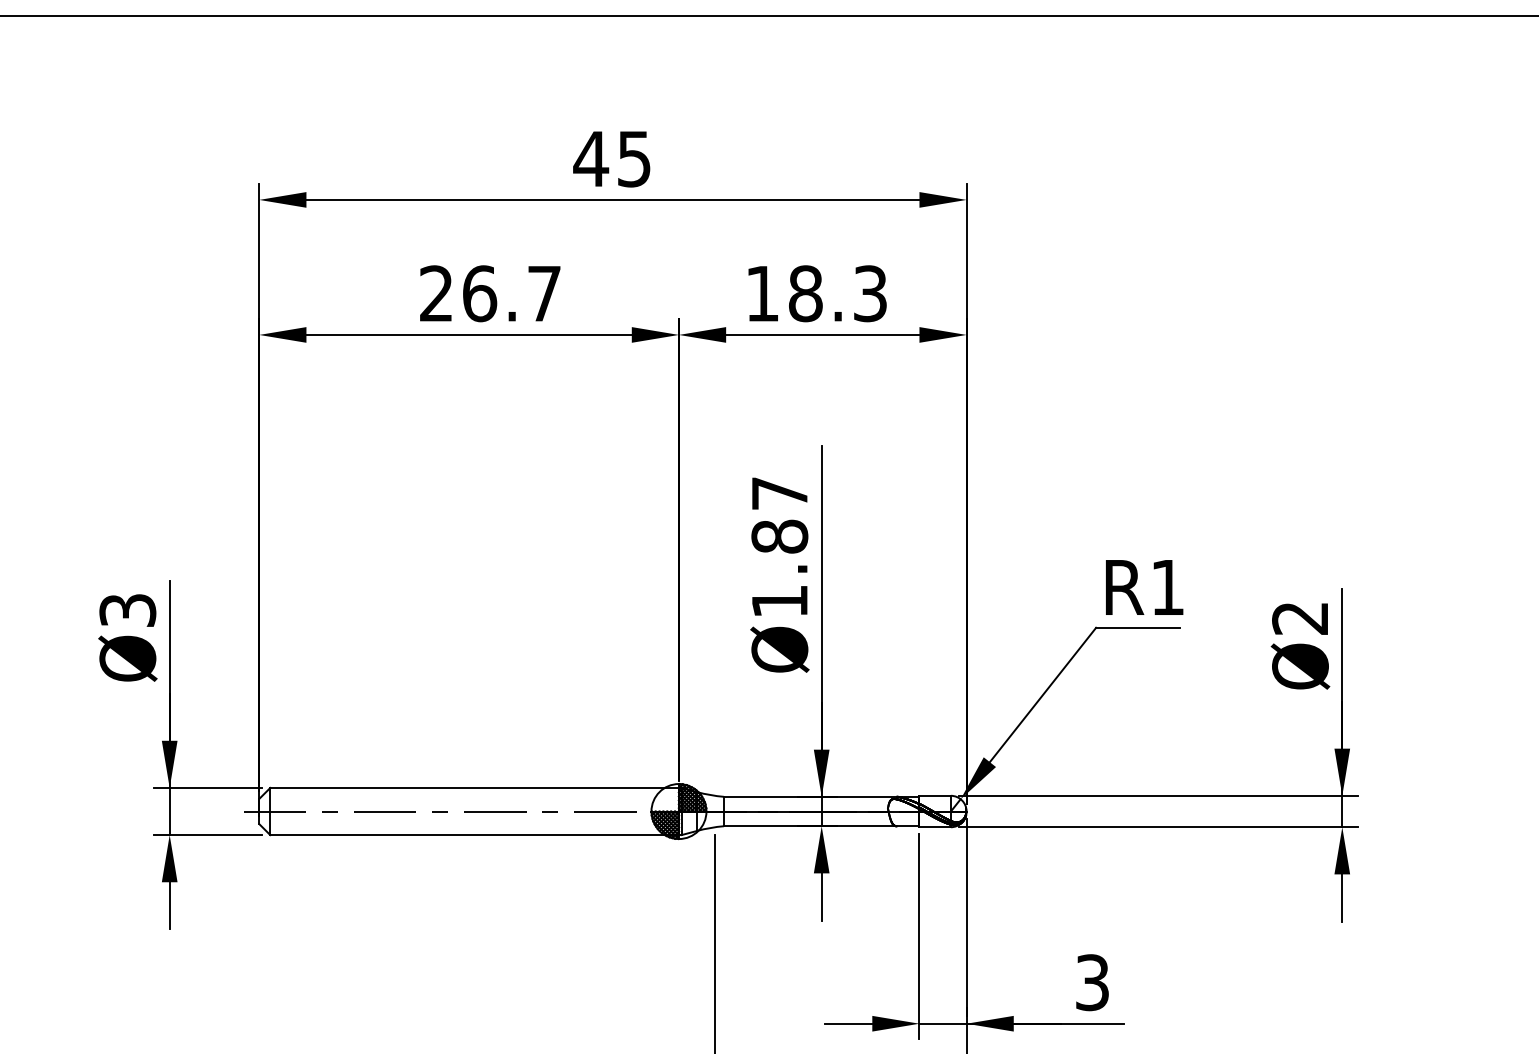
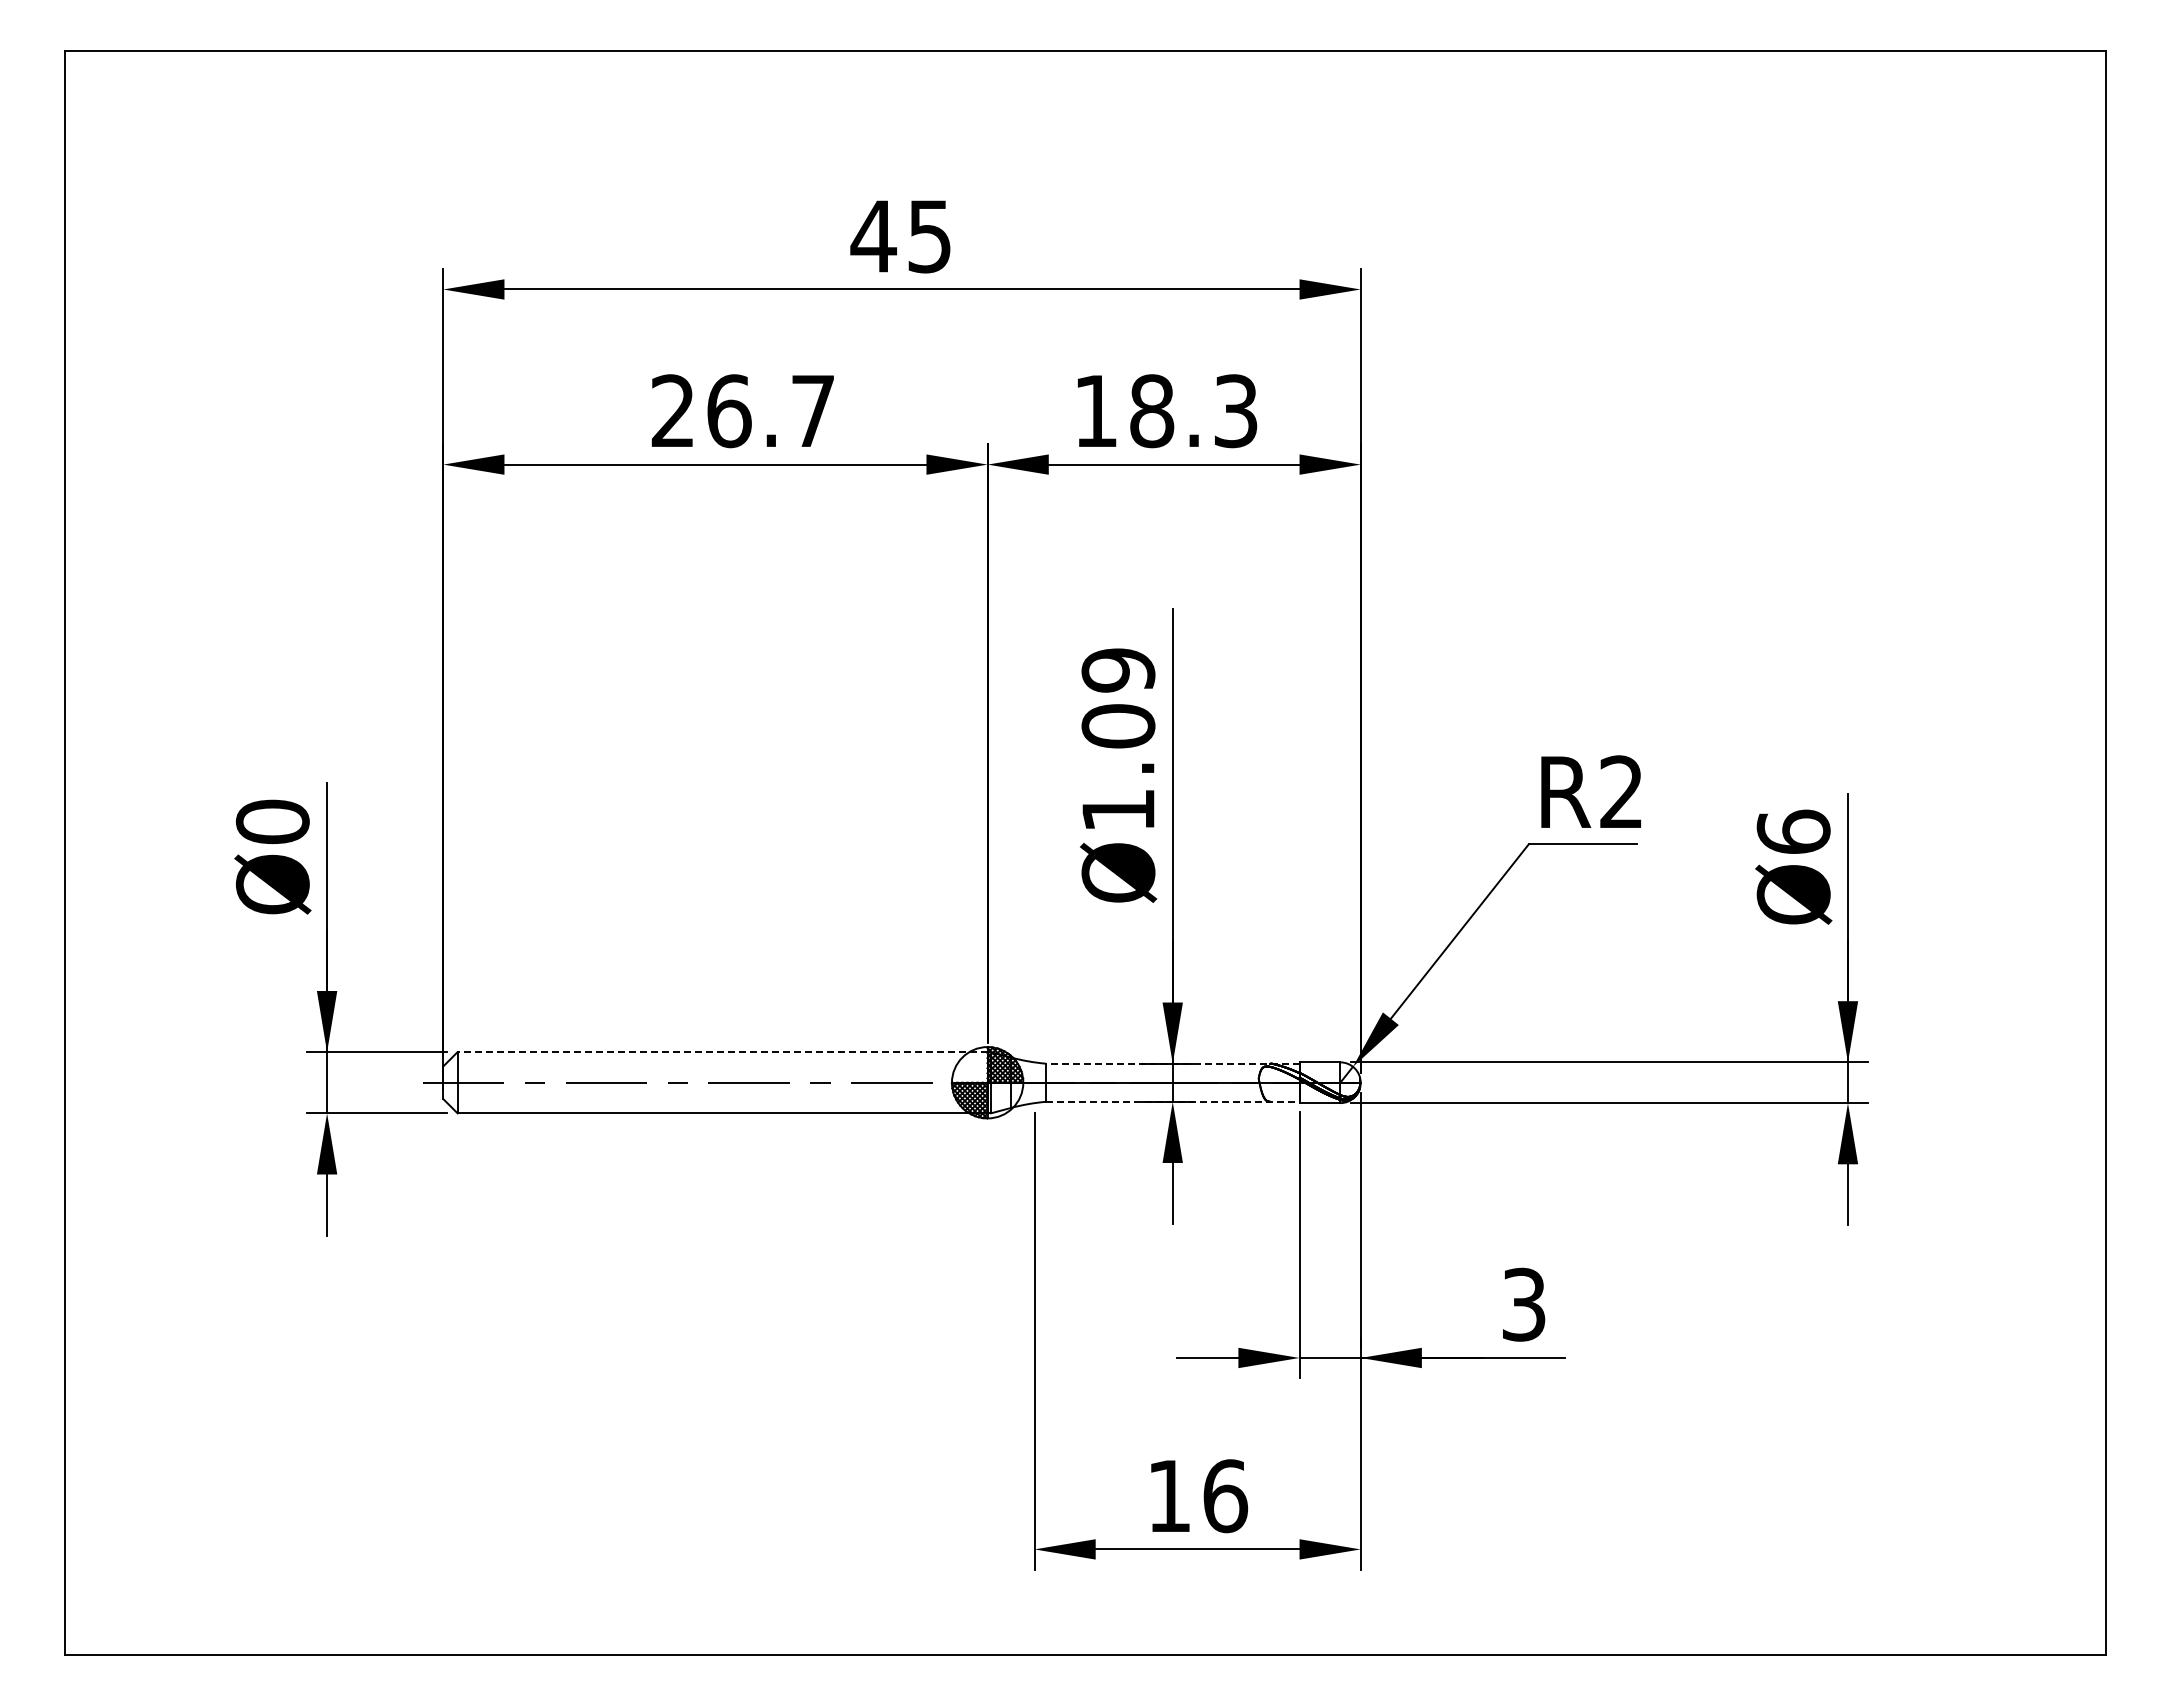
text: (779, 515) -> (1118, 698), Ø1.87 -> Ø1.09
text: (1166, 586) -> (1620, 791), R1 -> R2
text: (127, 610) -> (272, 821), Ø3 -> Ø0
text: (1300, 617) -> (1793, 831), Ø2 -> Ø6
line: (474, 788) -> (722, 1052), solid -> dashed
line: (821, 796) -> (1172, 1063), solid -> dashed
line: (821, 825) -> (1172, 1101), solid -> dashed

